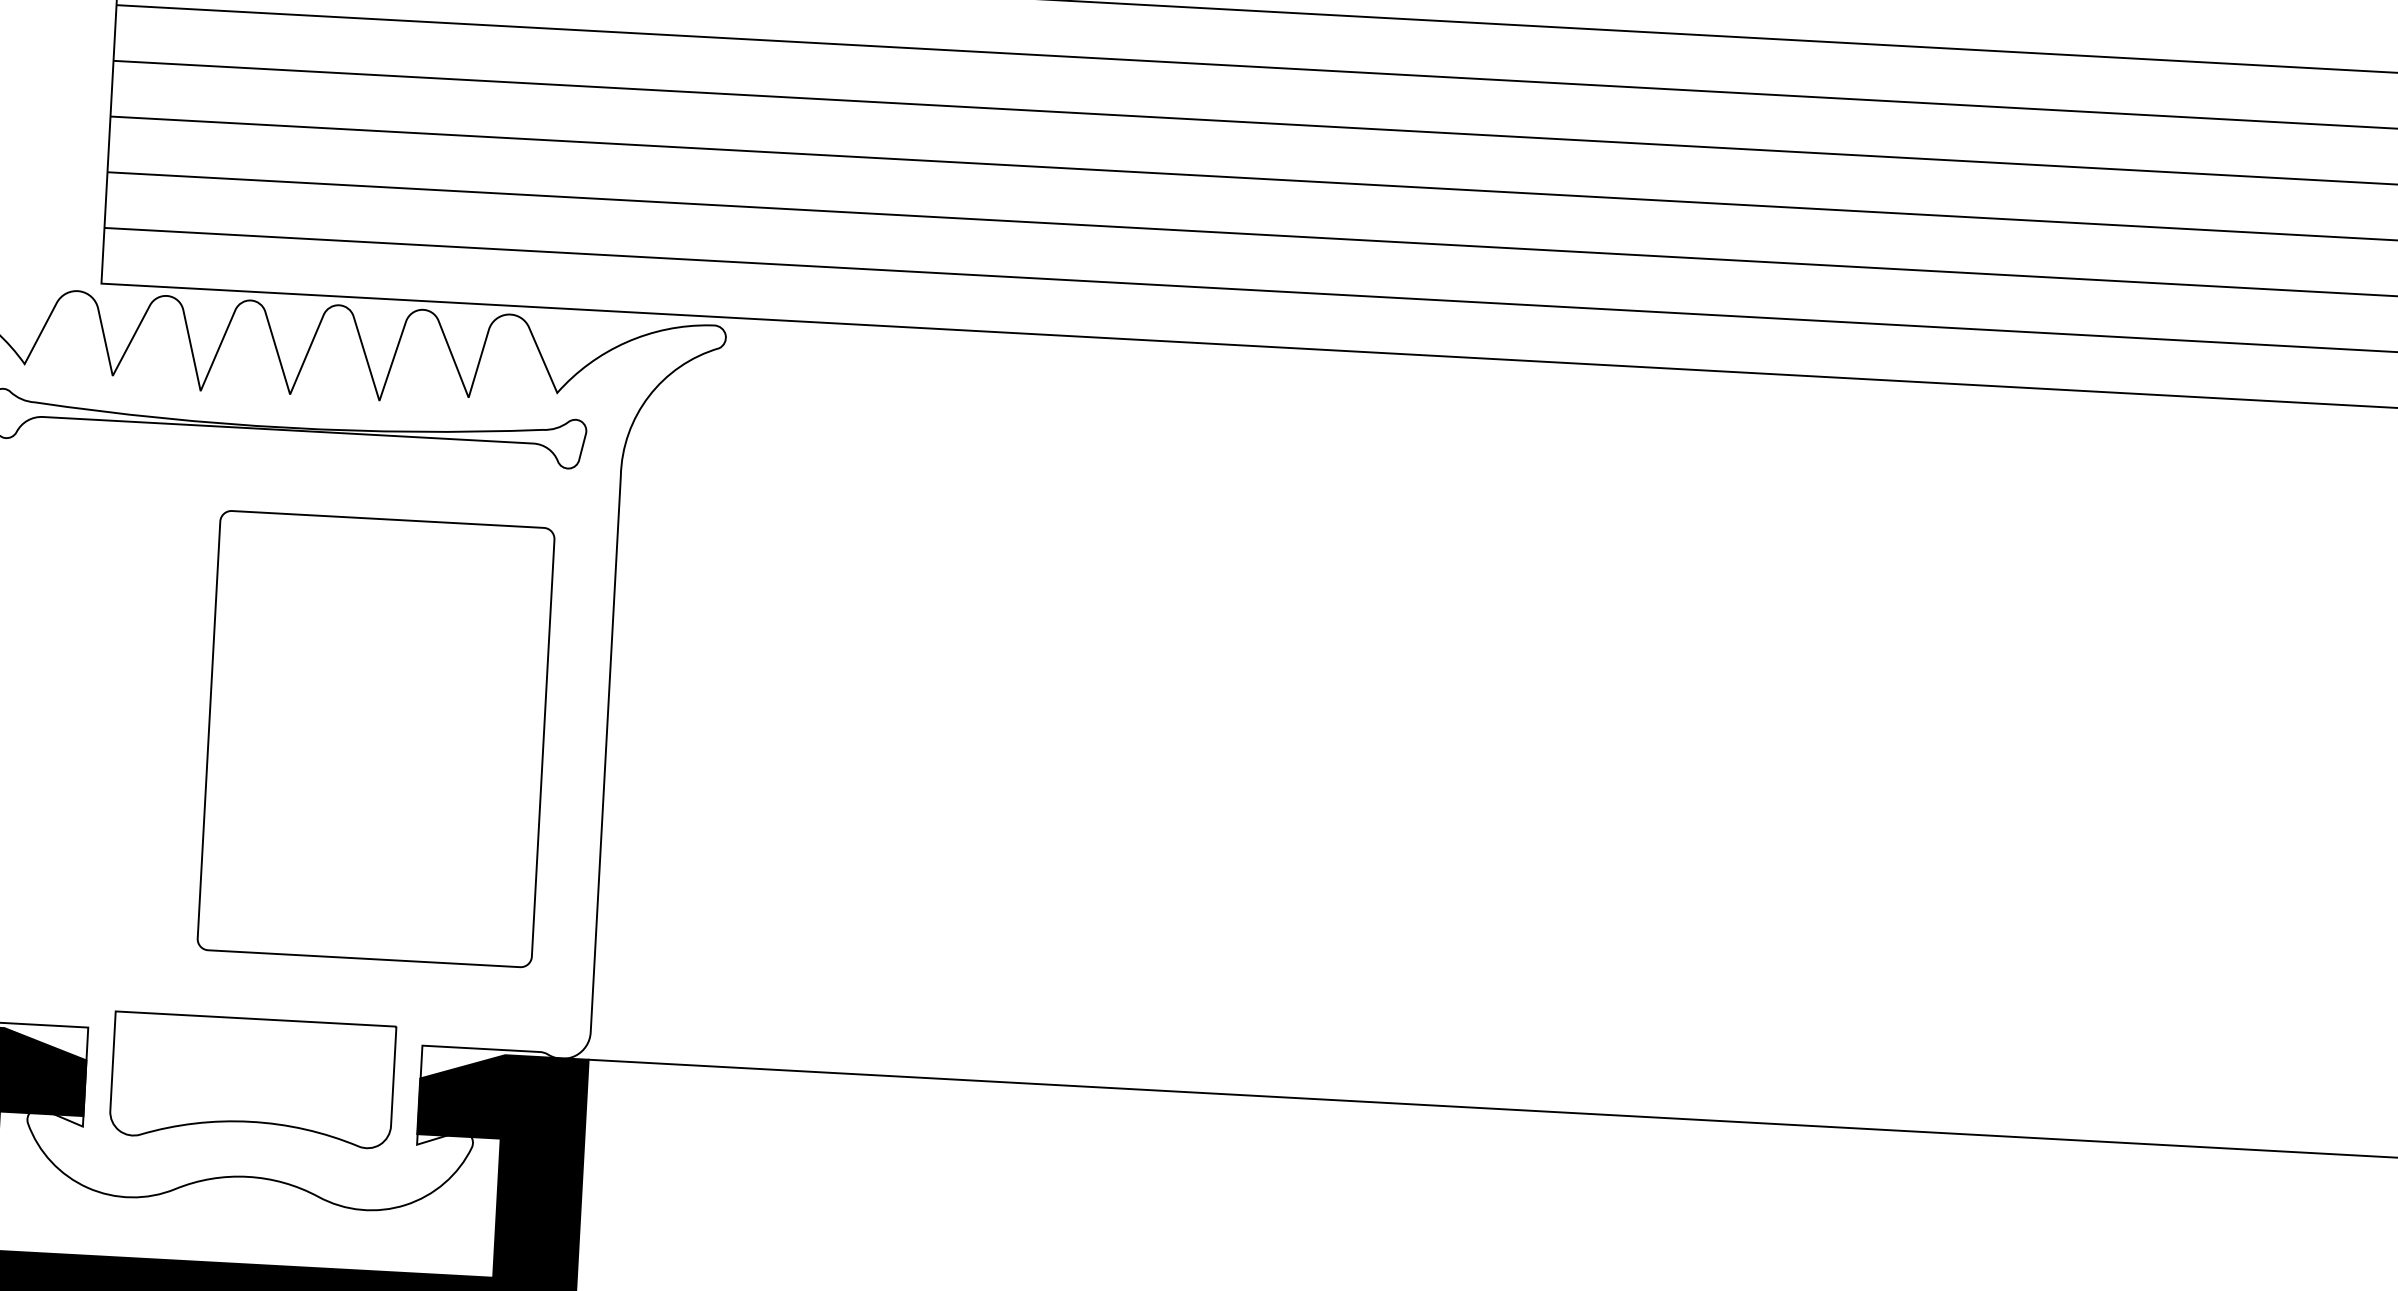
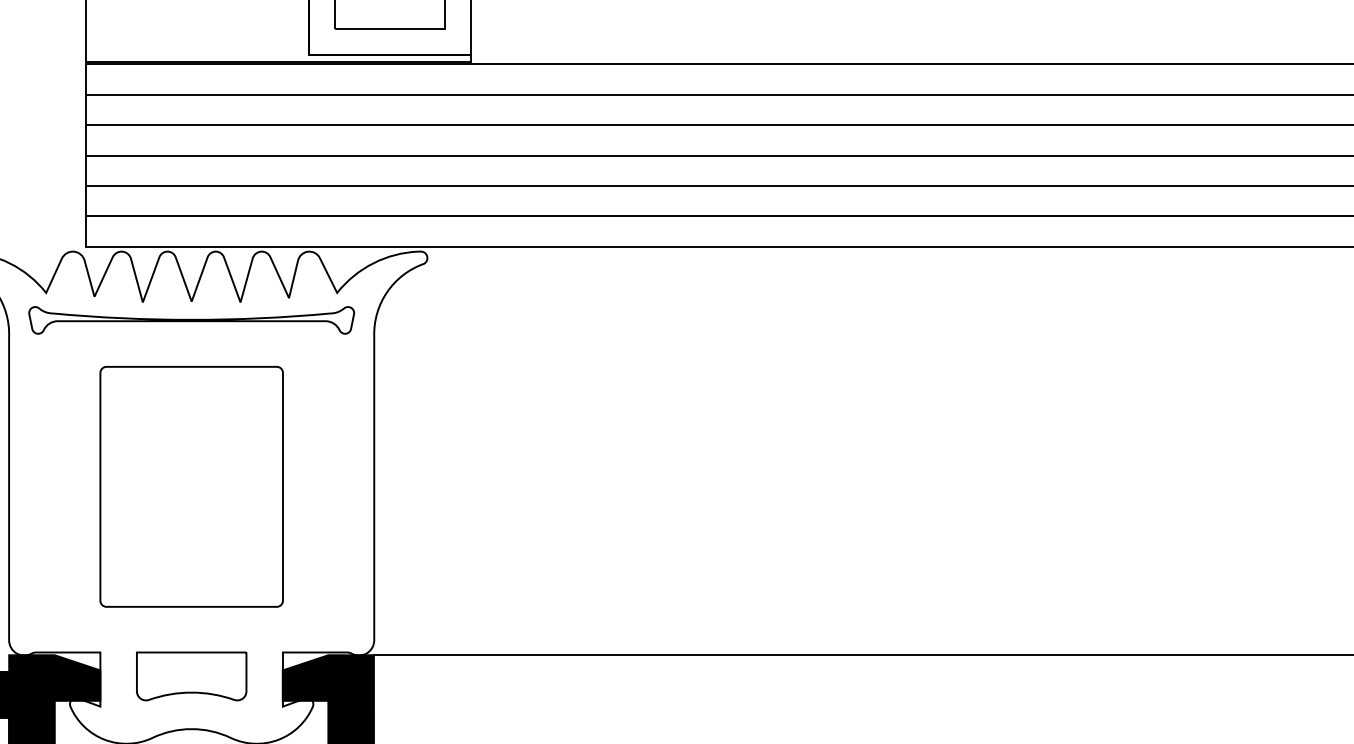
part: (375, 738) -> (191, 486), moved
part: (252, 1080) -> (191, 676), size x0.71

